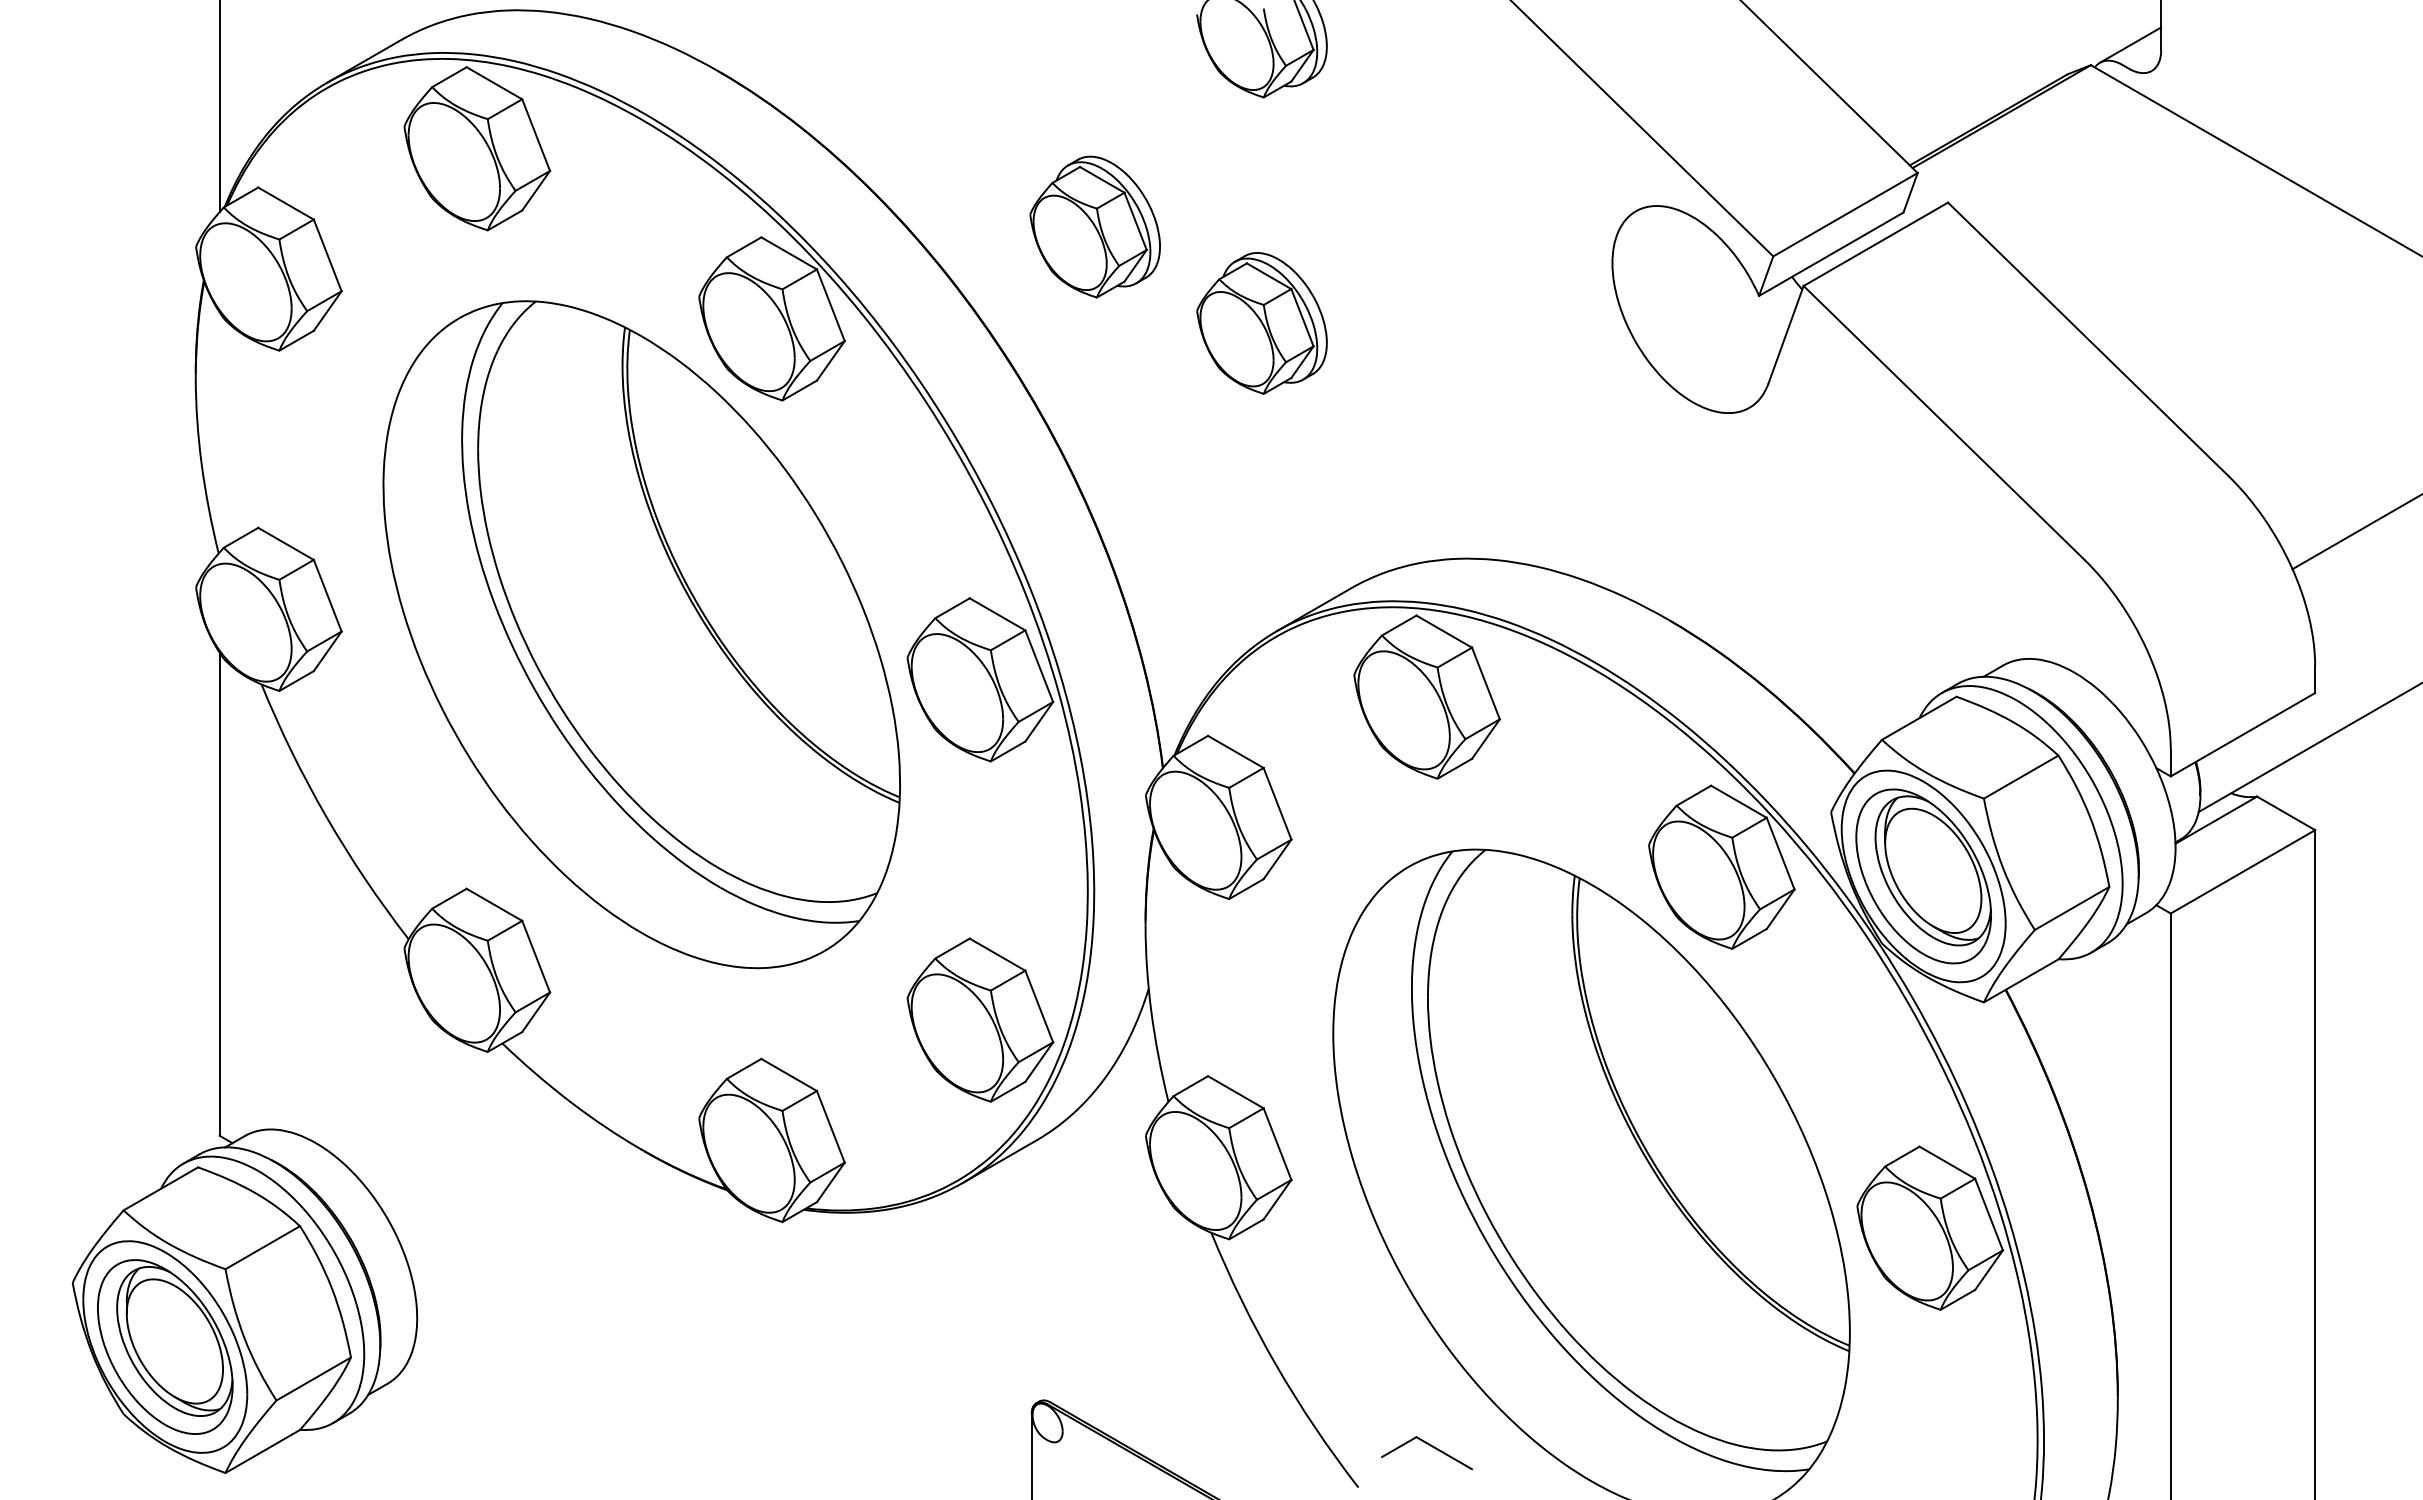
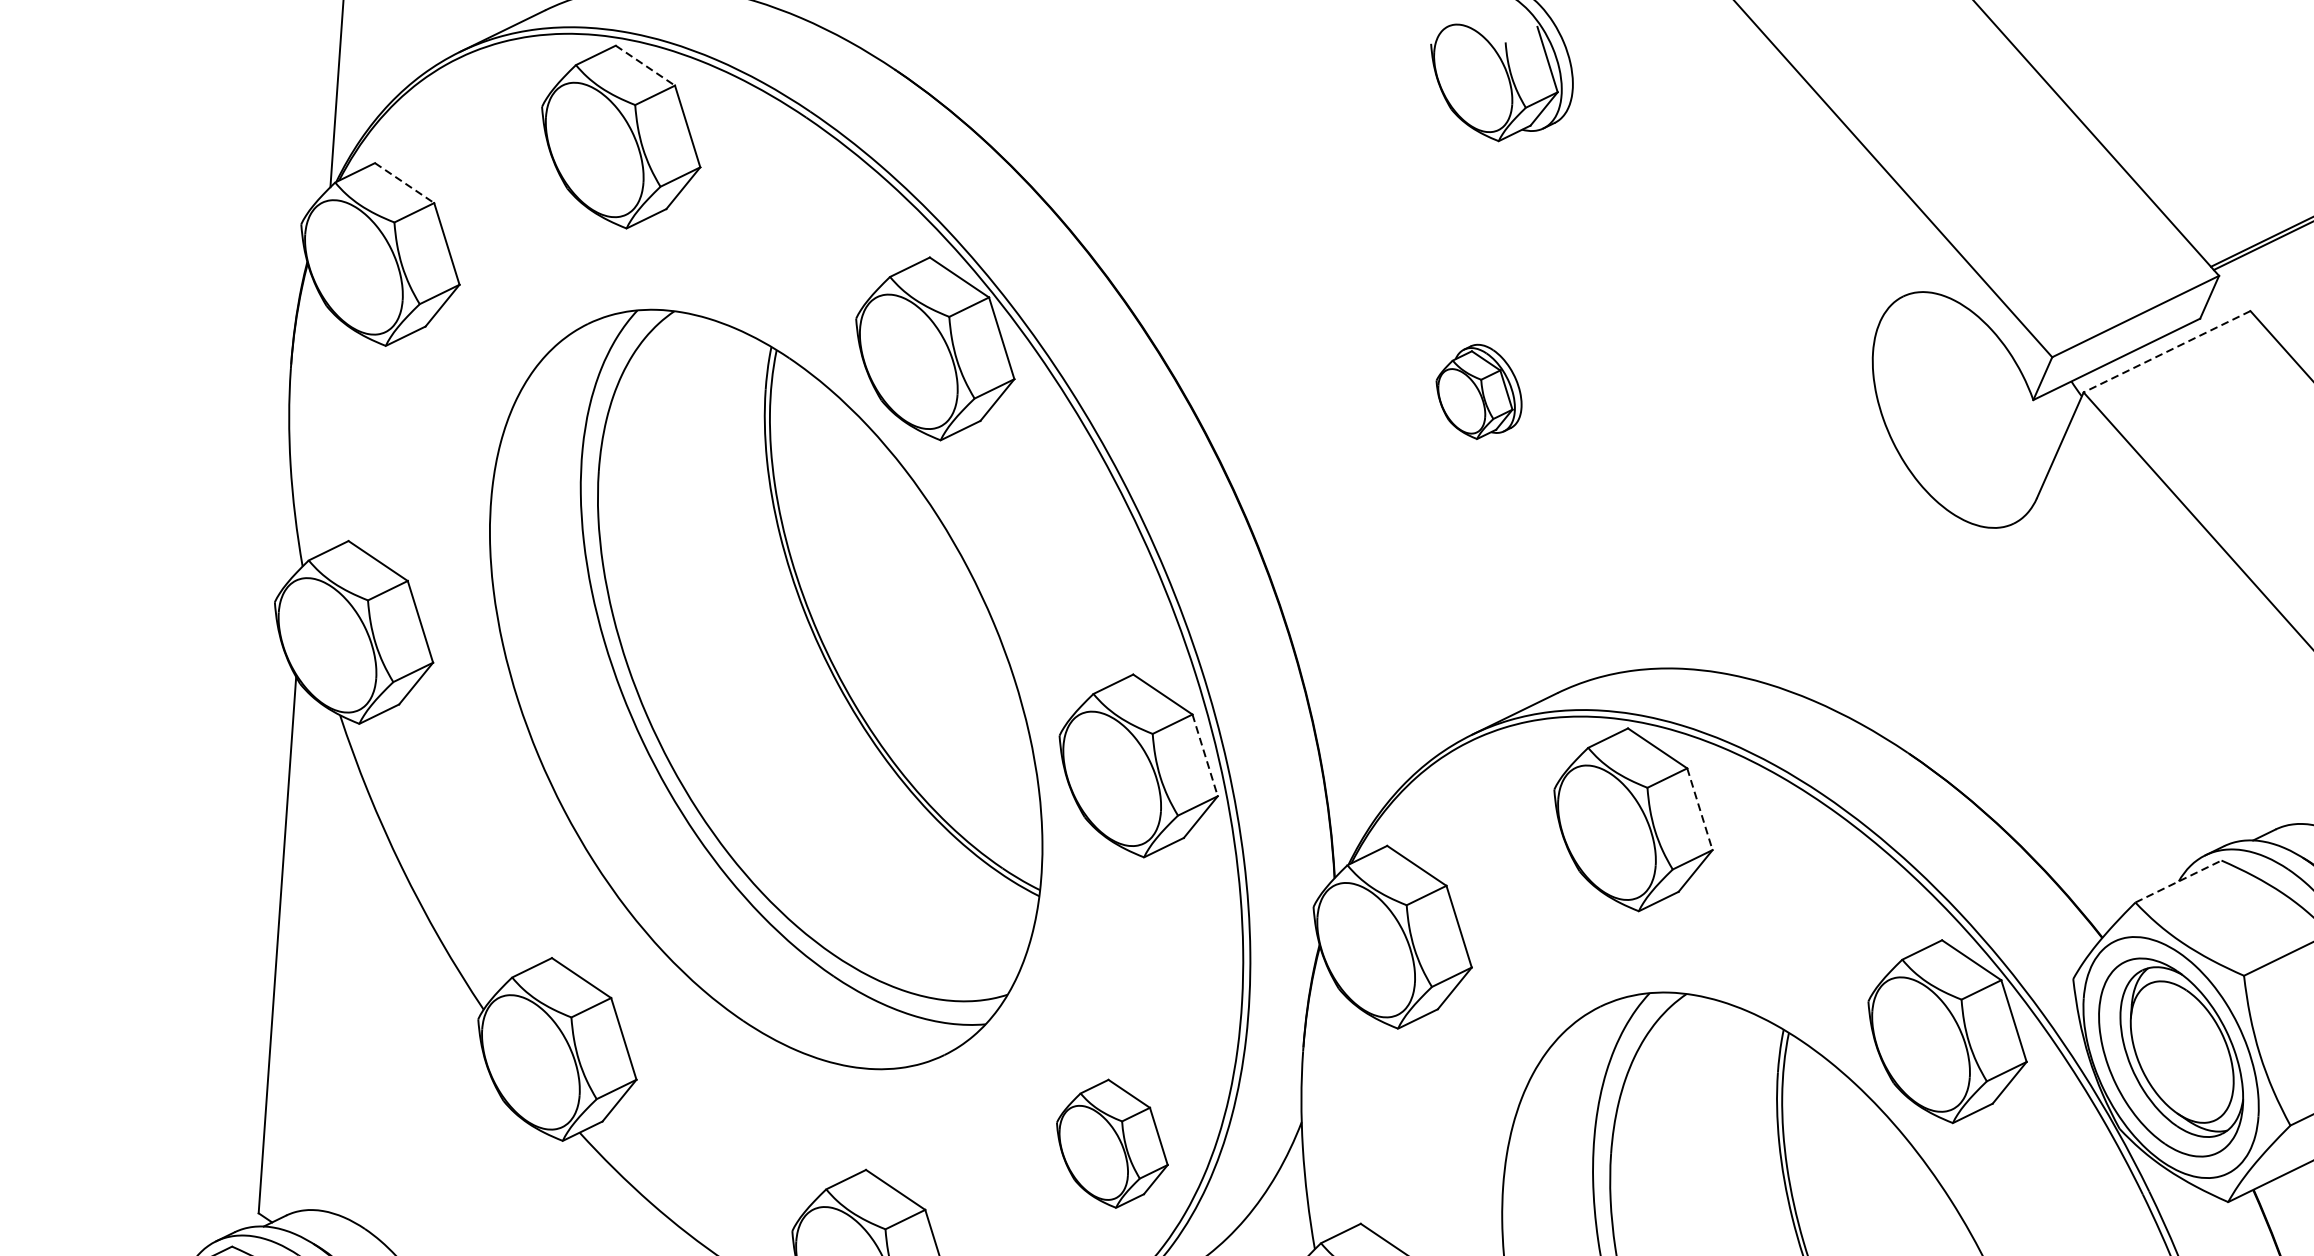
line: (494, 83) -> (645, 65), solid -> dashed
line: (286, 203) -> (405, 183), solid -> dashed
part: (1094, 226) -> (1300, 271), removed
line: (1875, 244) -> (2166, 351), solid -> dashed
part: (1261, 323) -> (1478, 392), size x0.6
line: (1039, 666) -> (1205, 755), solid -> dashed
line: (1486, 683) -> (1700, 809), solid -> dashed
line: (1919, 718) -> (2178, 881), solid -> dashed
part: (980, 1019) -> (1112, 1143), size x0.7

